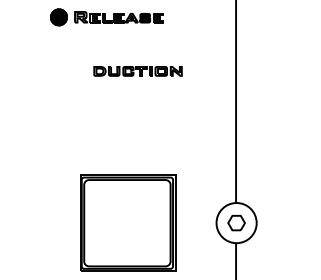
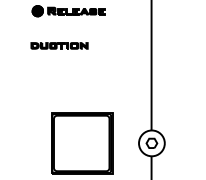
part: (137, 70) -> (59, 45), moved

